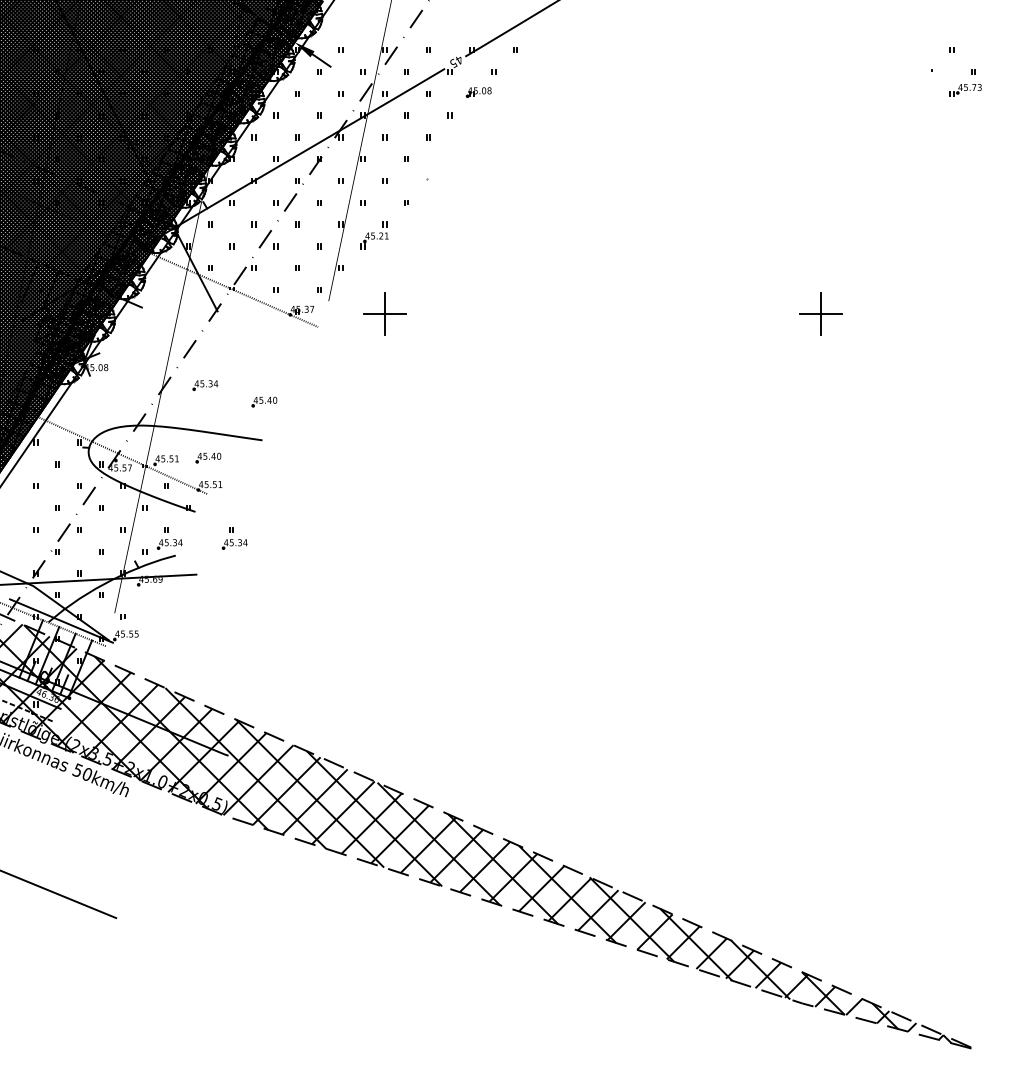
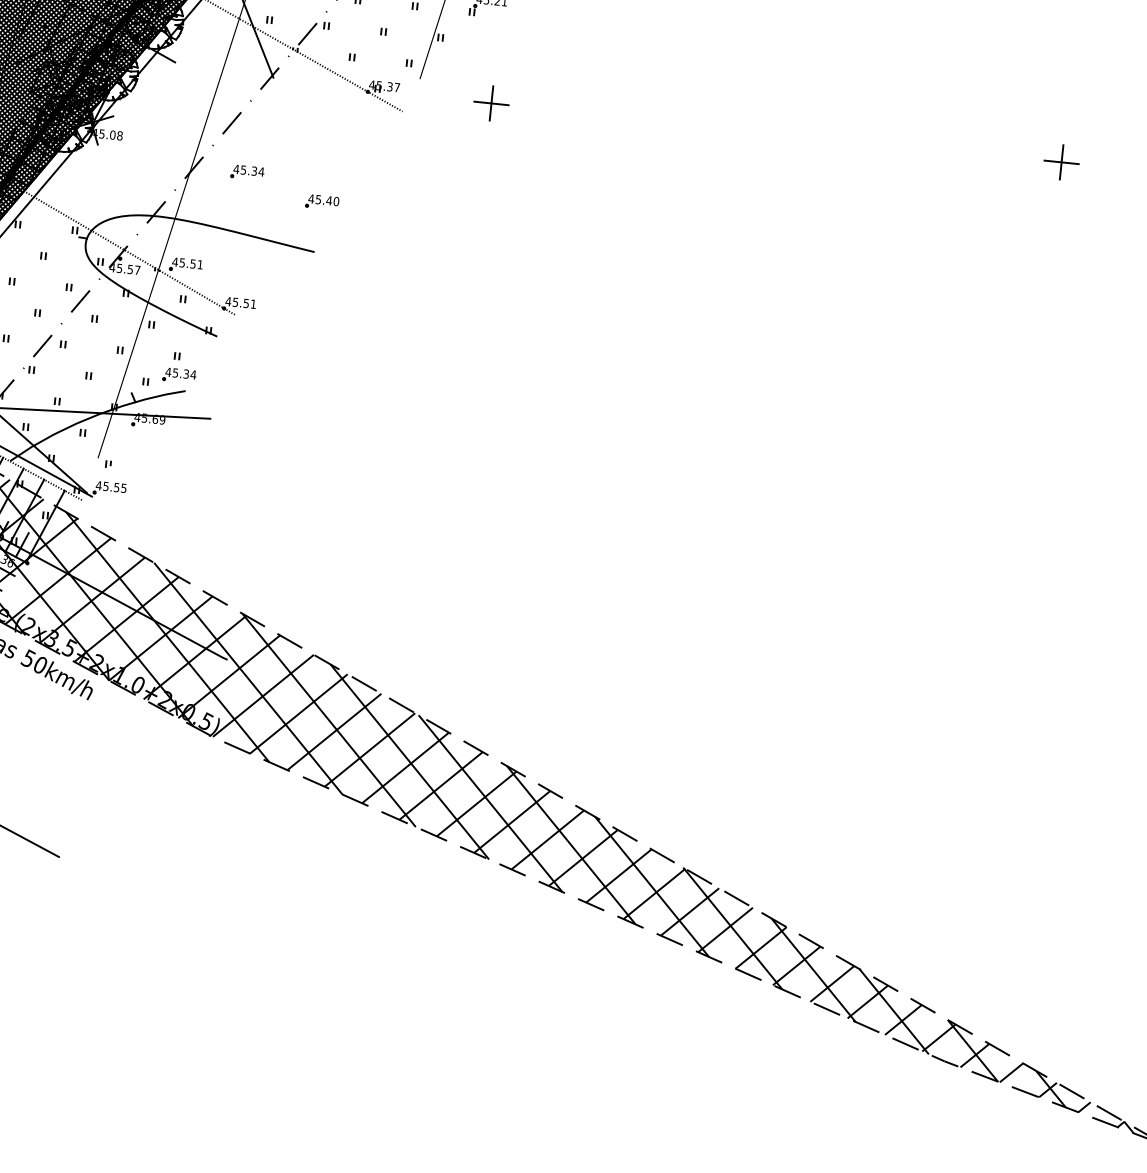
part: (384, 313) -> (491, 102), size x0.62
part: (820, 313) -> (1061, 161), size x0.62
part: (208, 457) -> (241, 267), removed
part: (234, 538) -> (264, 376), removed

